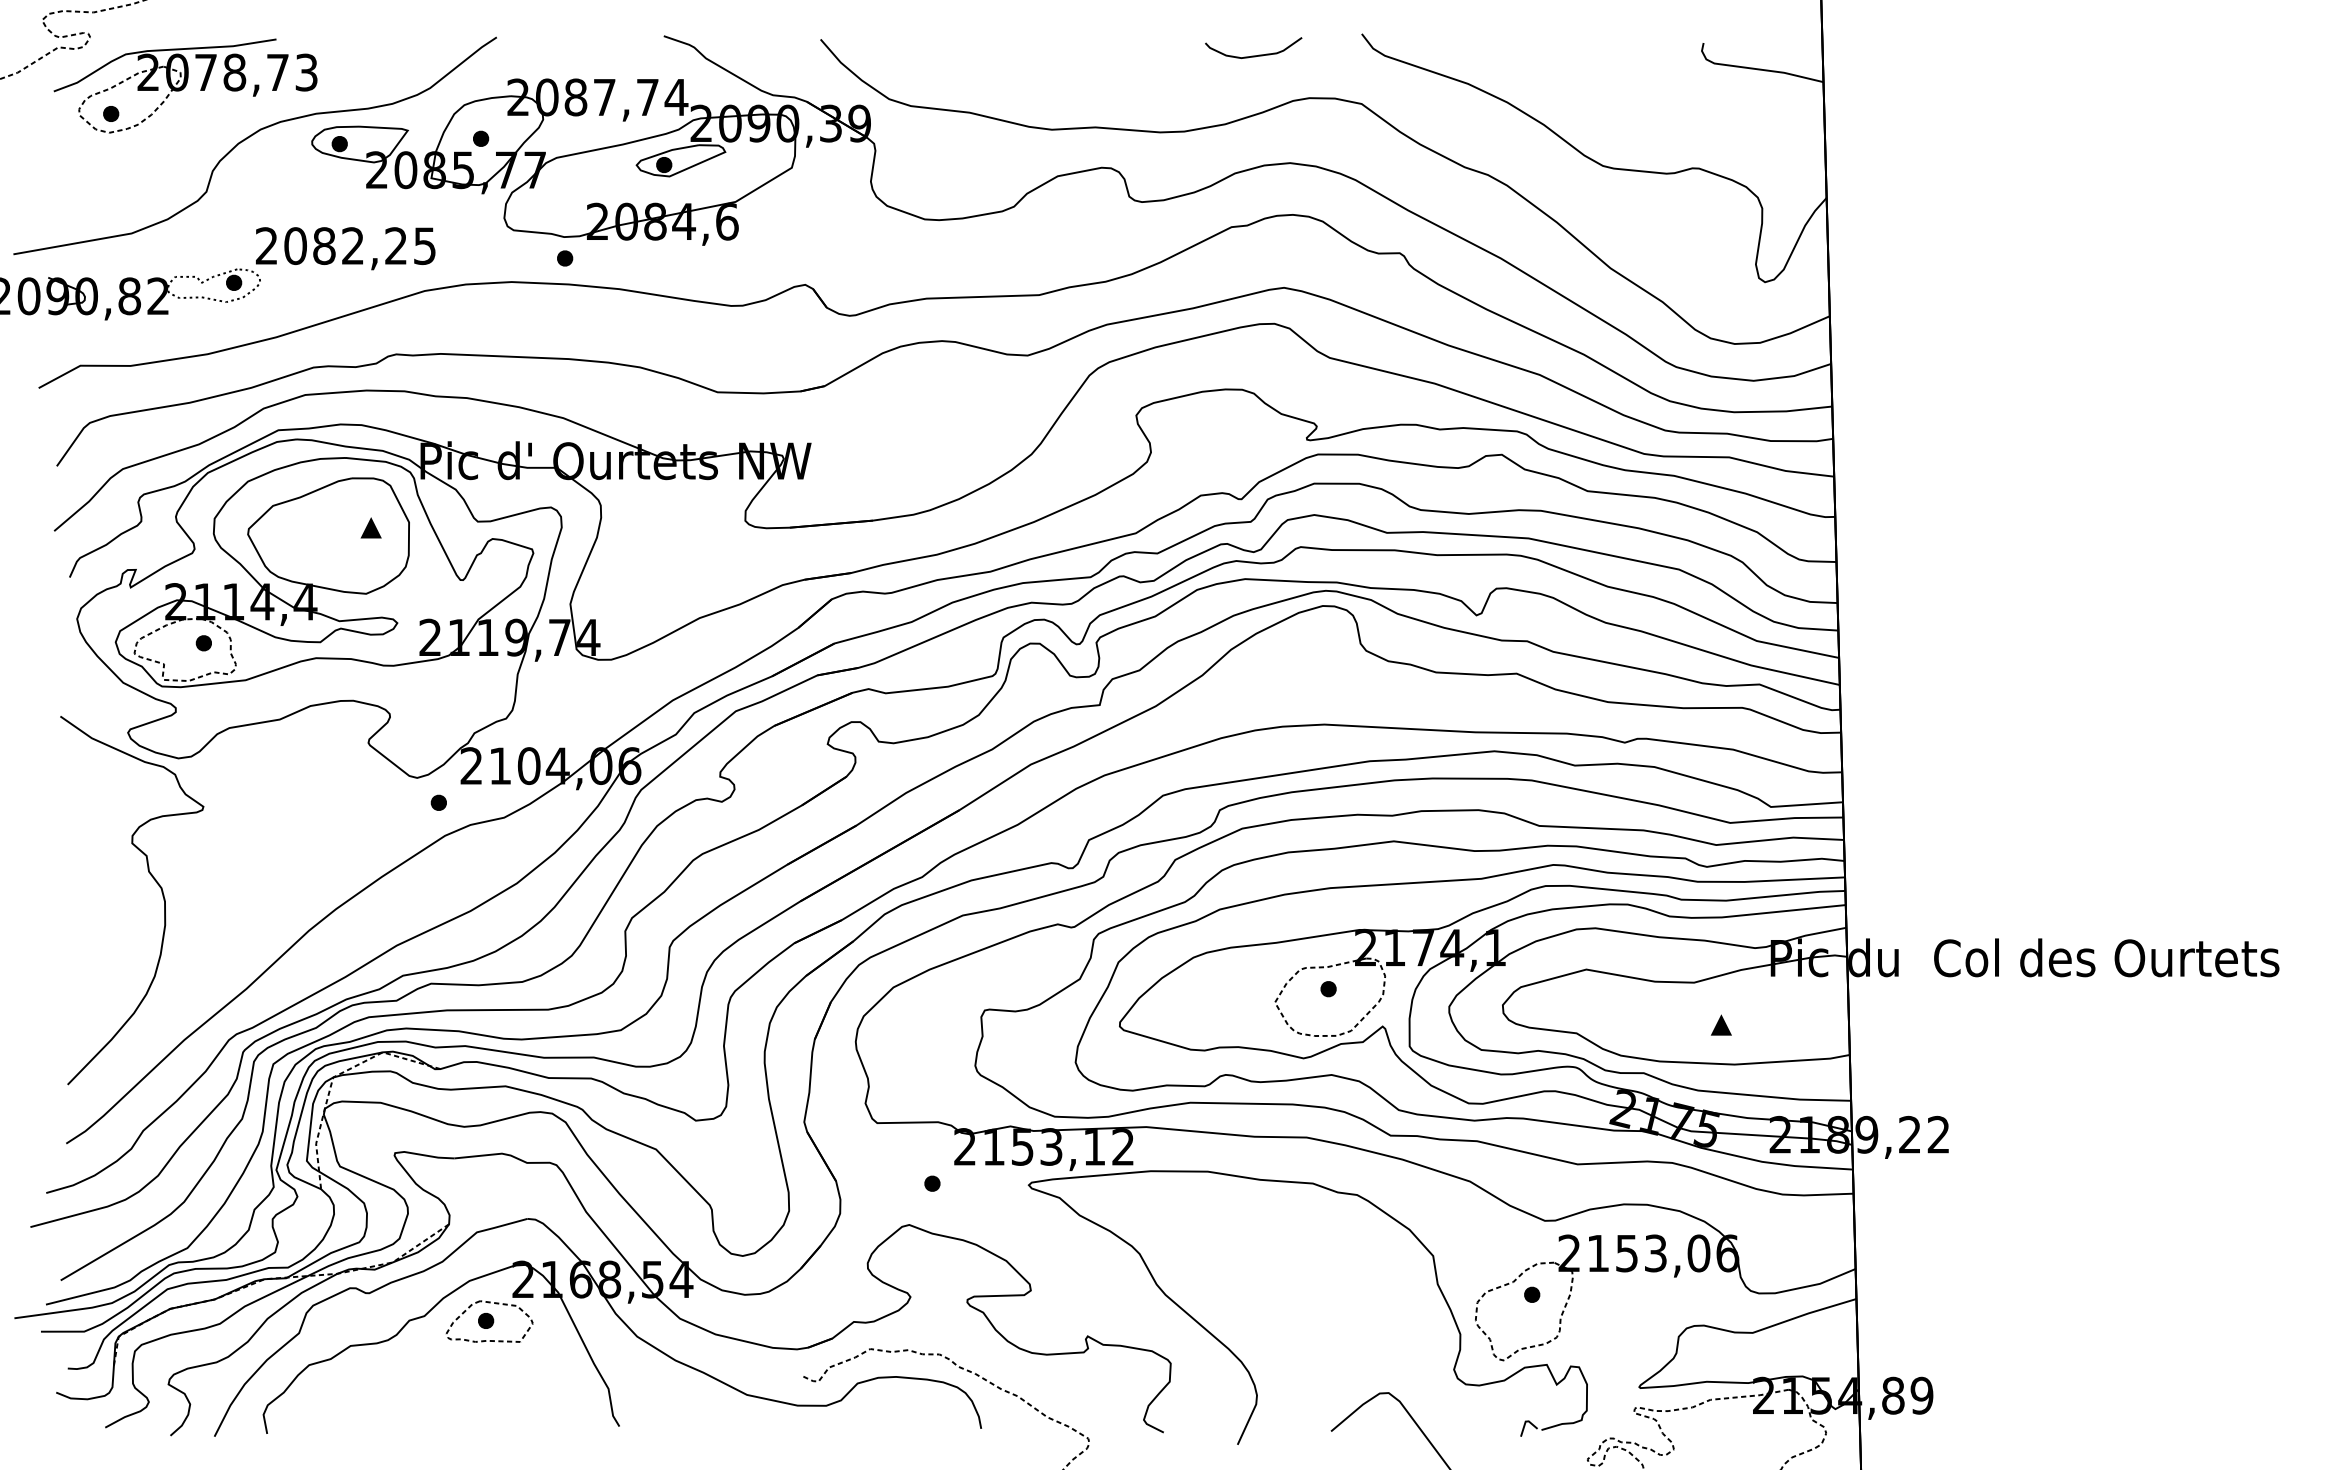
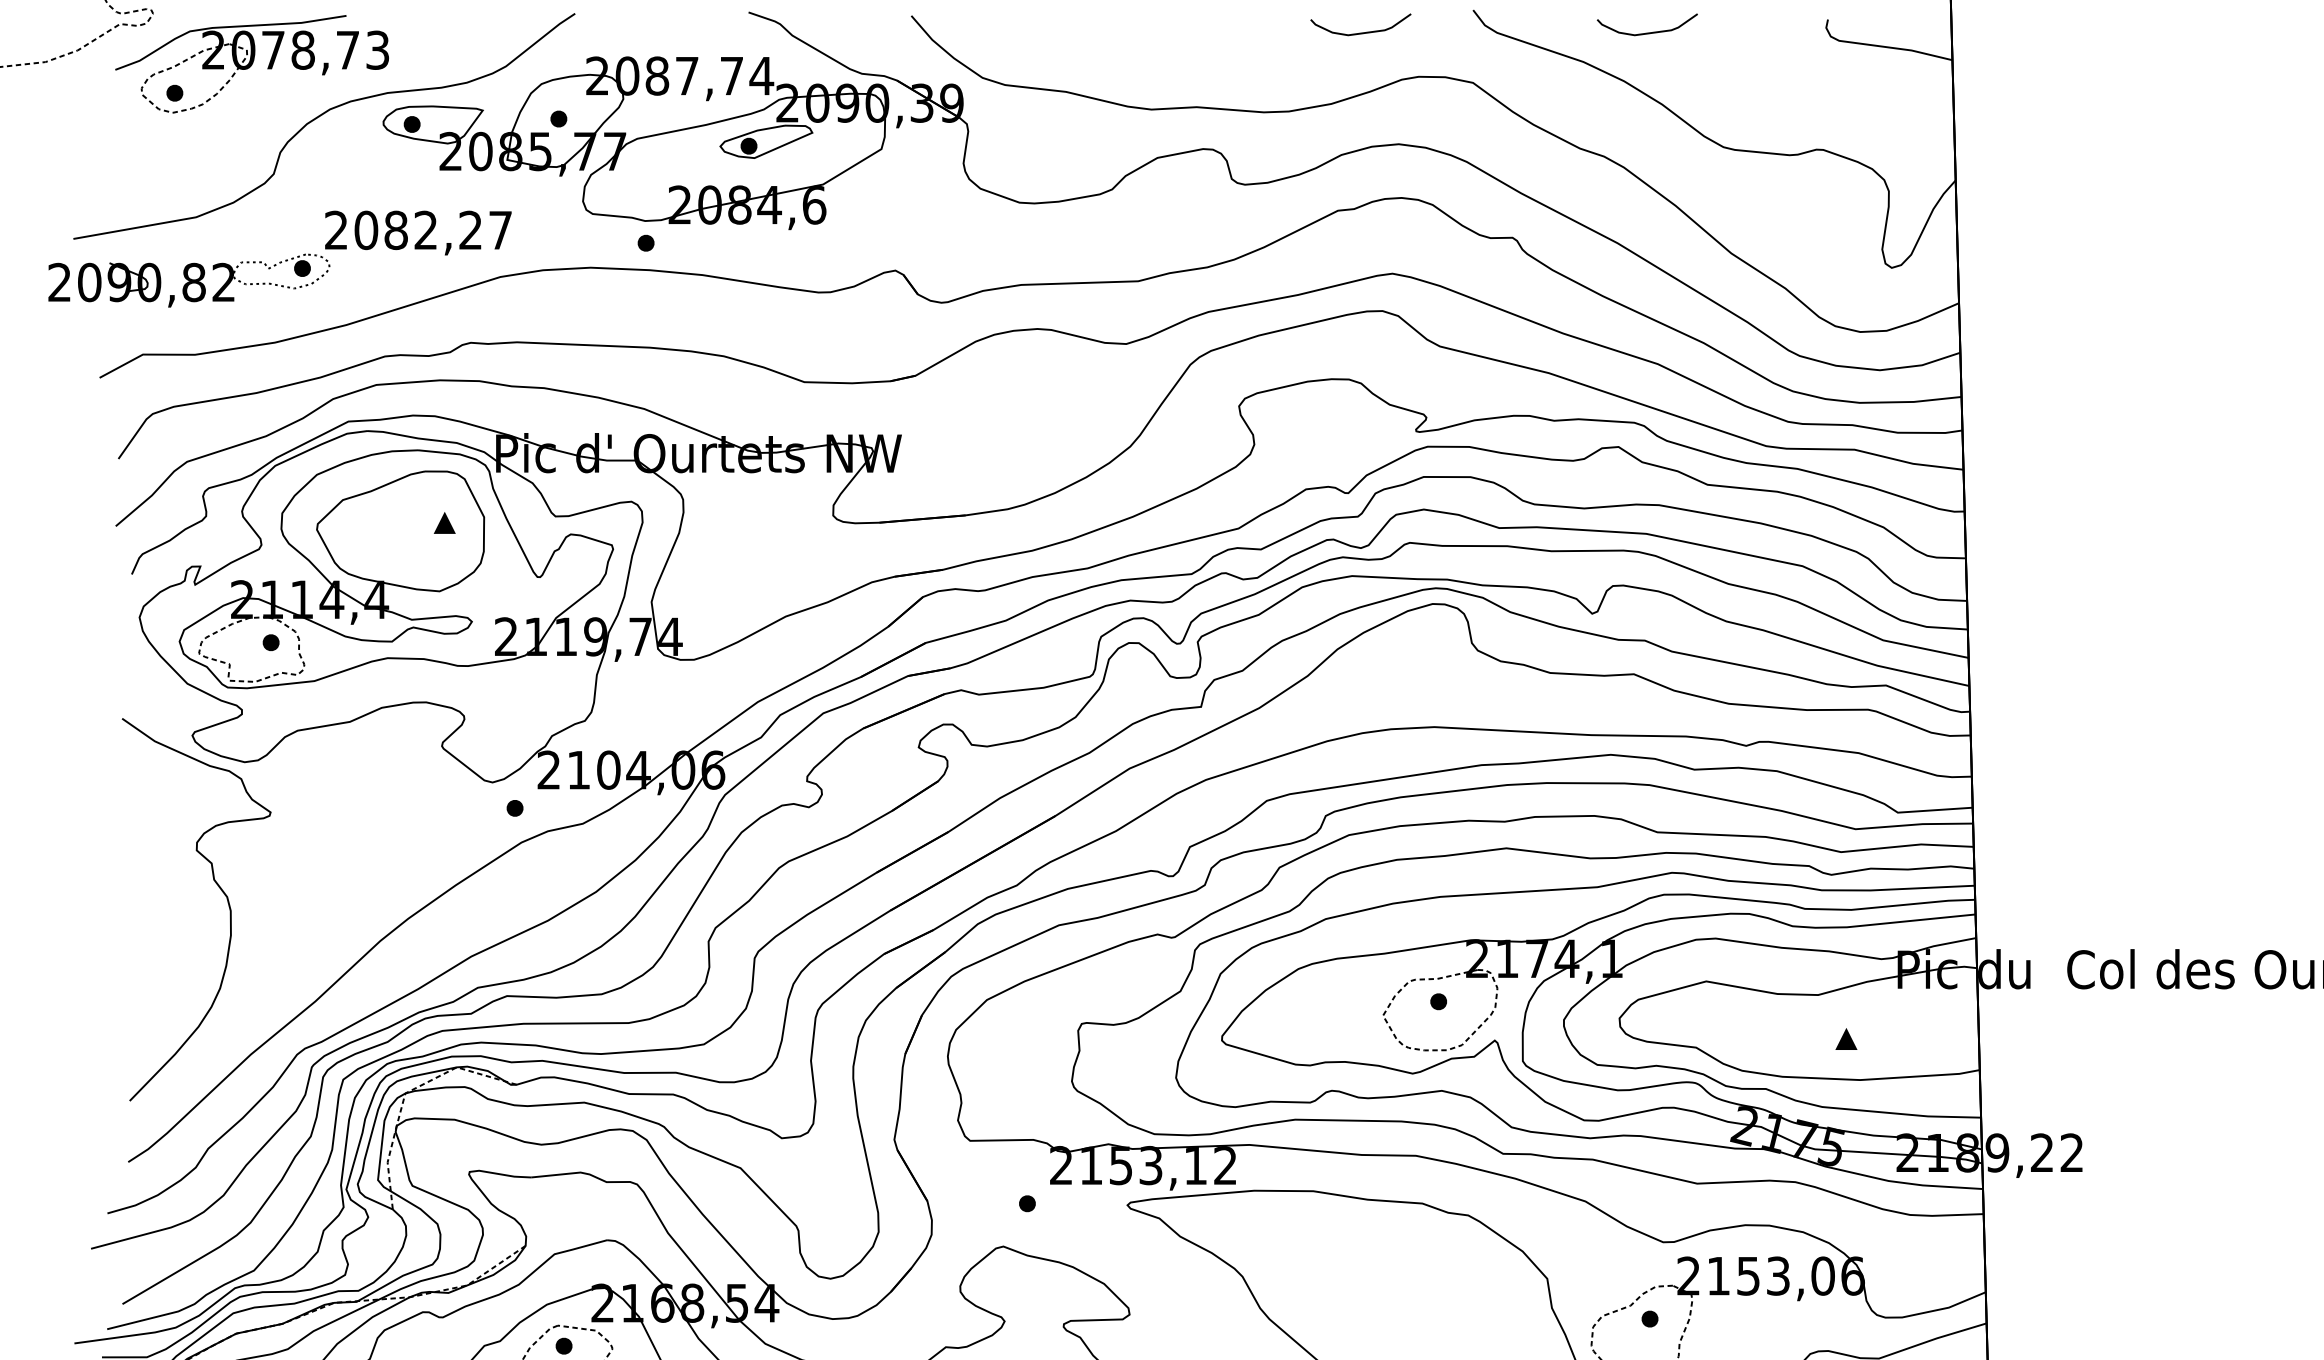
curve: (1529, 55) -> (1647, 32), added
text: (424, 246) -> (500, 230), 2082,25 -> 2082,27

